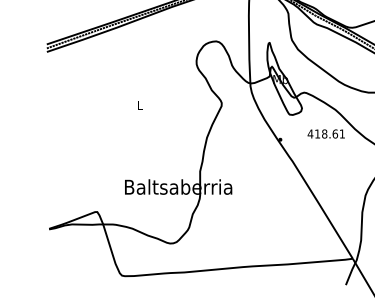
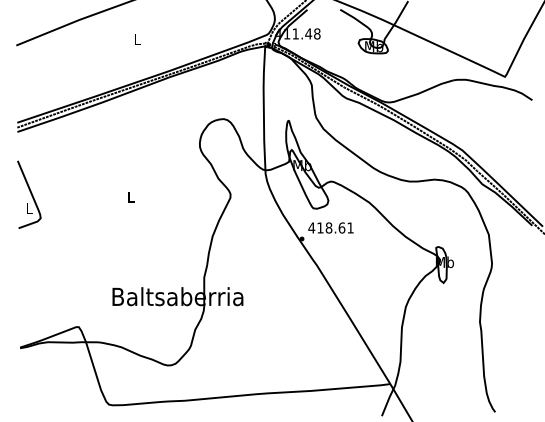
part: (56, 103) -> (29, 194), added
text: (325, 133) -> (330, 227), moved

